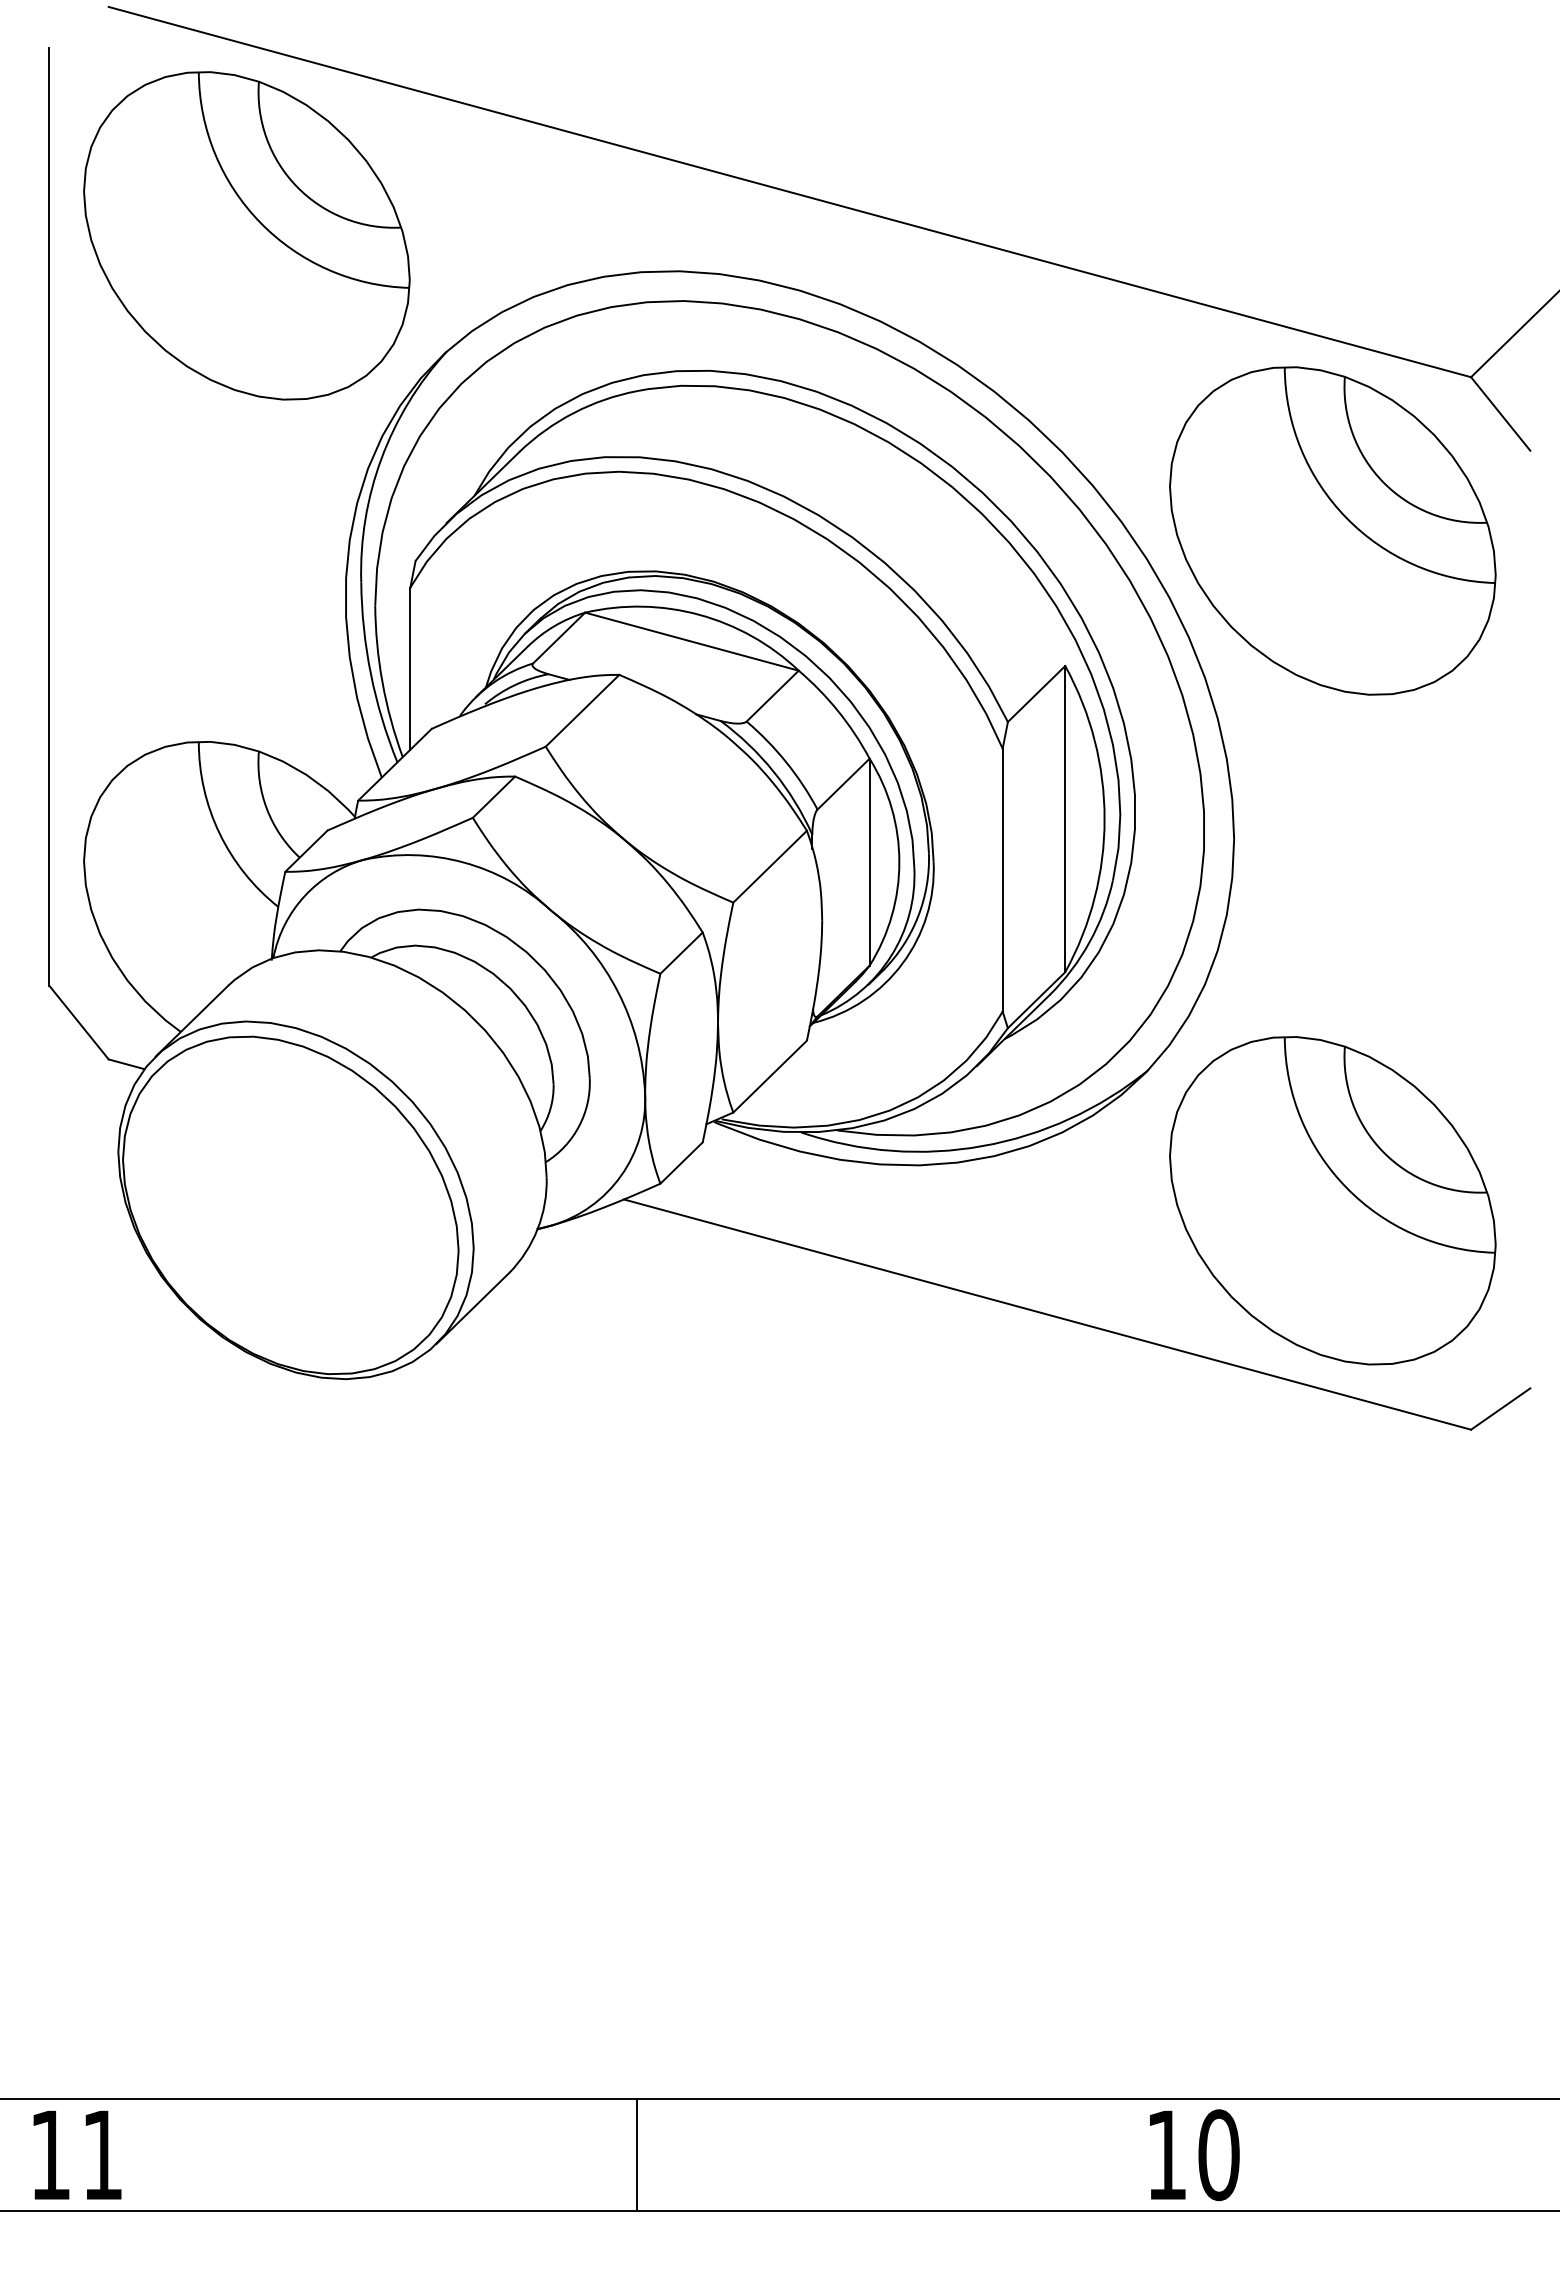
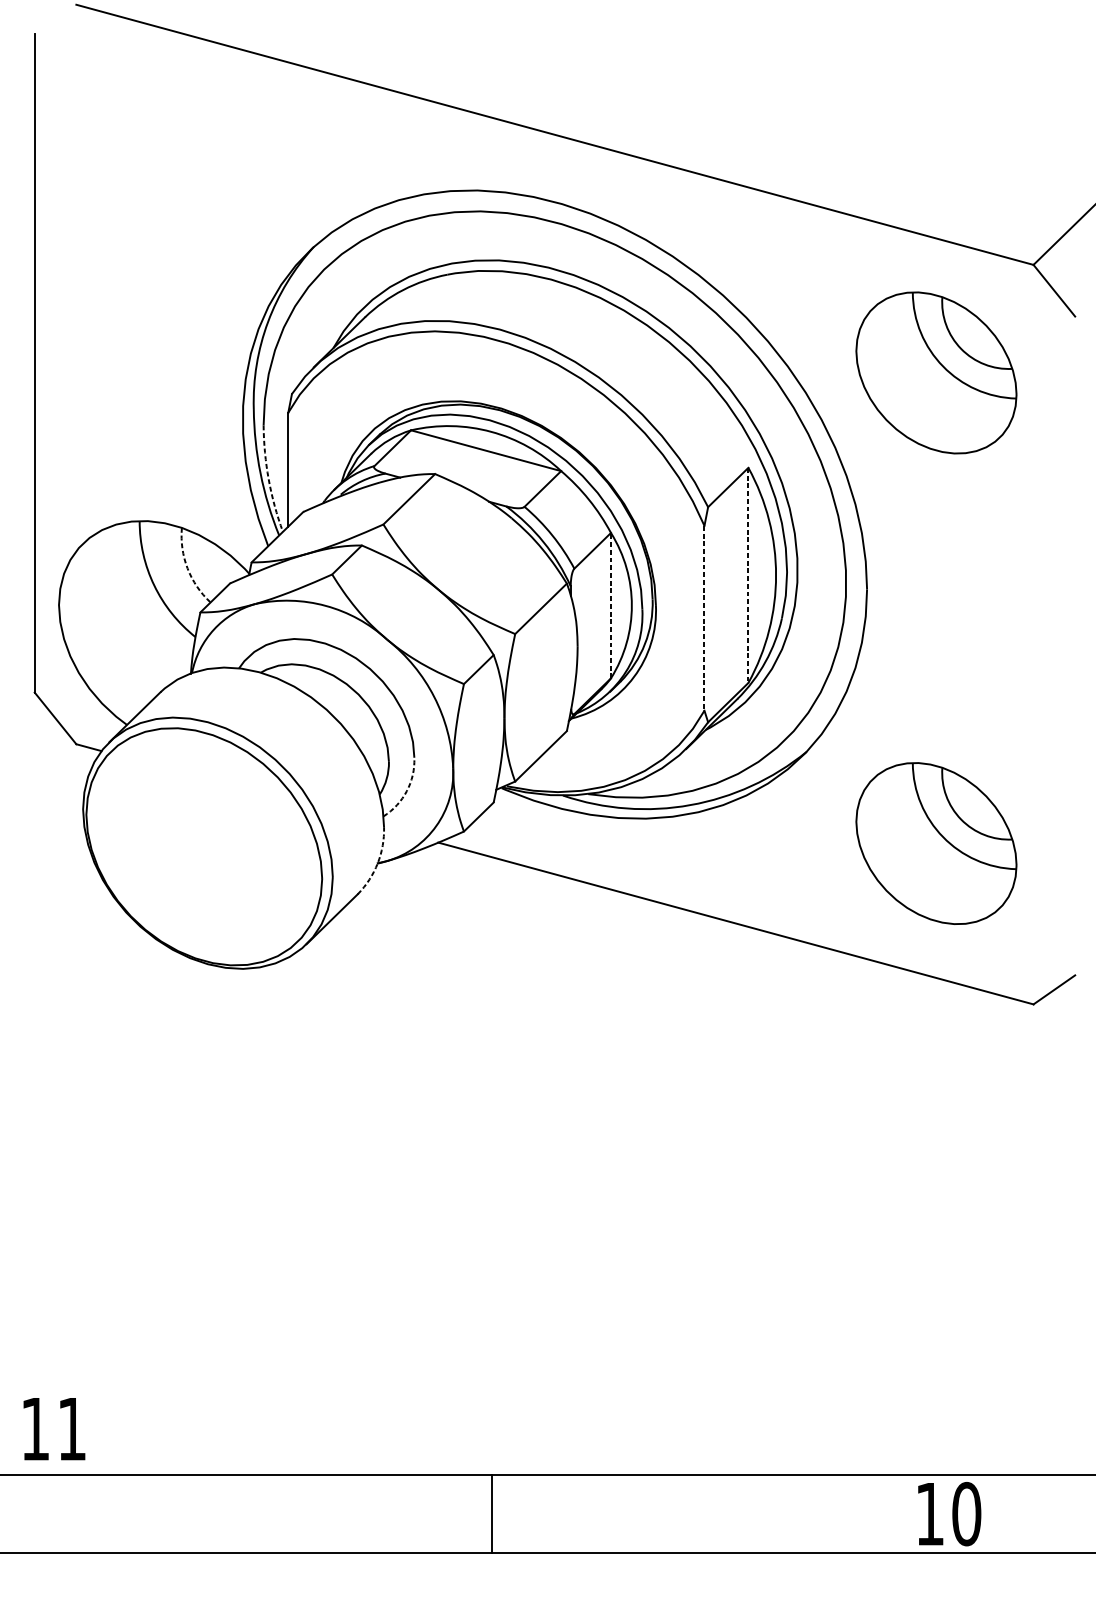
part: (246, 235) -> (173, 165), removed
part: (1332, 530) -> (936, 372), size x0.7
arc: (382, 682) -> (268, 479), solid -> dashed
arc: (267, 809) -> (187, 568), solid -> dashed
line: (1065, 819) -> (748, 575), solid -> dashed
line: (869, 861) -> (610, 605), solid -> dashed
line: (1002, 880) -> (704, 618), solid -> dashed
arc: (579, 1126) -> (407, 791), solid -> dashed
part: (1332, 1200) -> (936, 843), size x0.7
arc: (537, 1229) -> (377, 863), solid -> dashed
line: (636, 2154) -> (492, 1513), moved
text: (77, 2155) -> (54, 1429), moved
text: (1194, 2155) -> (949, 1514), moved

